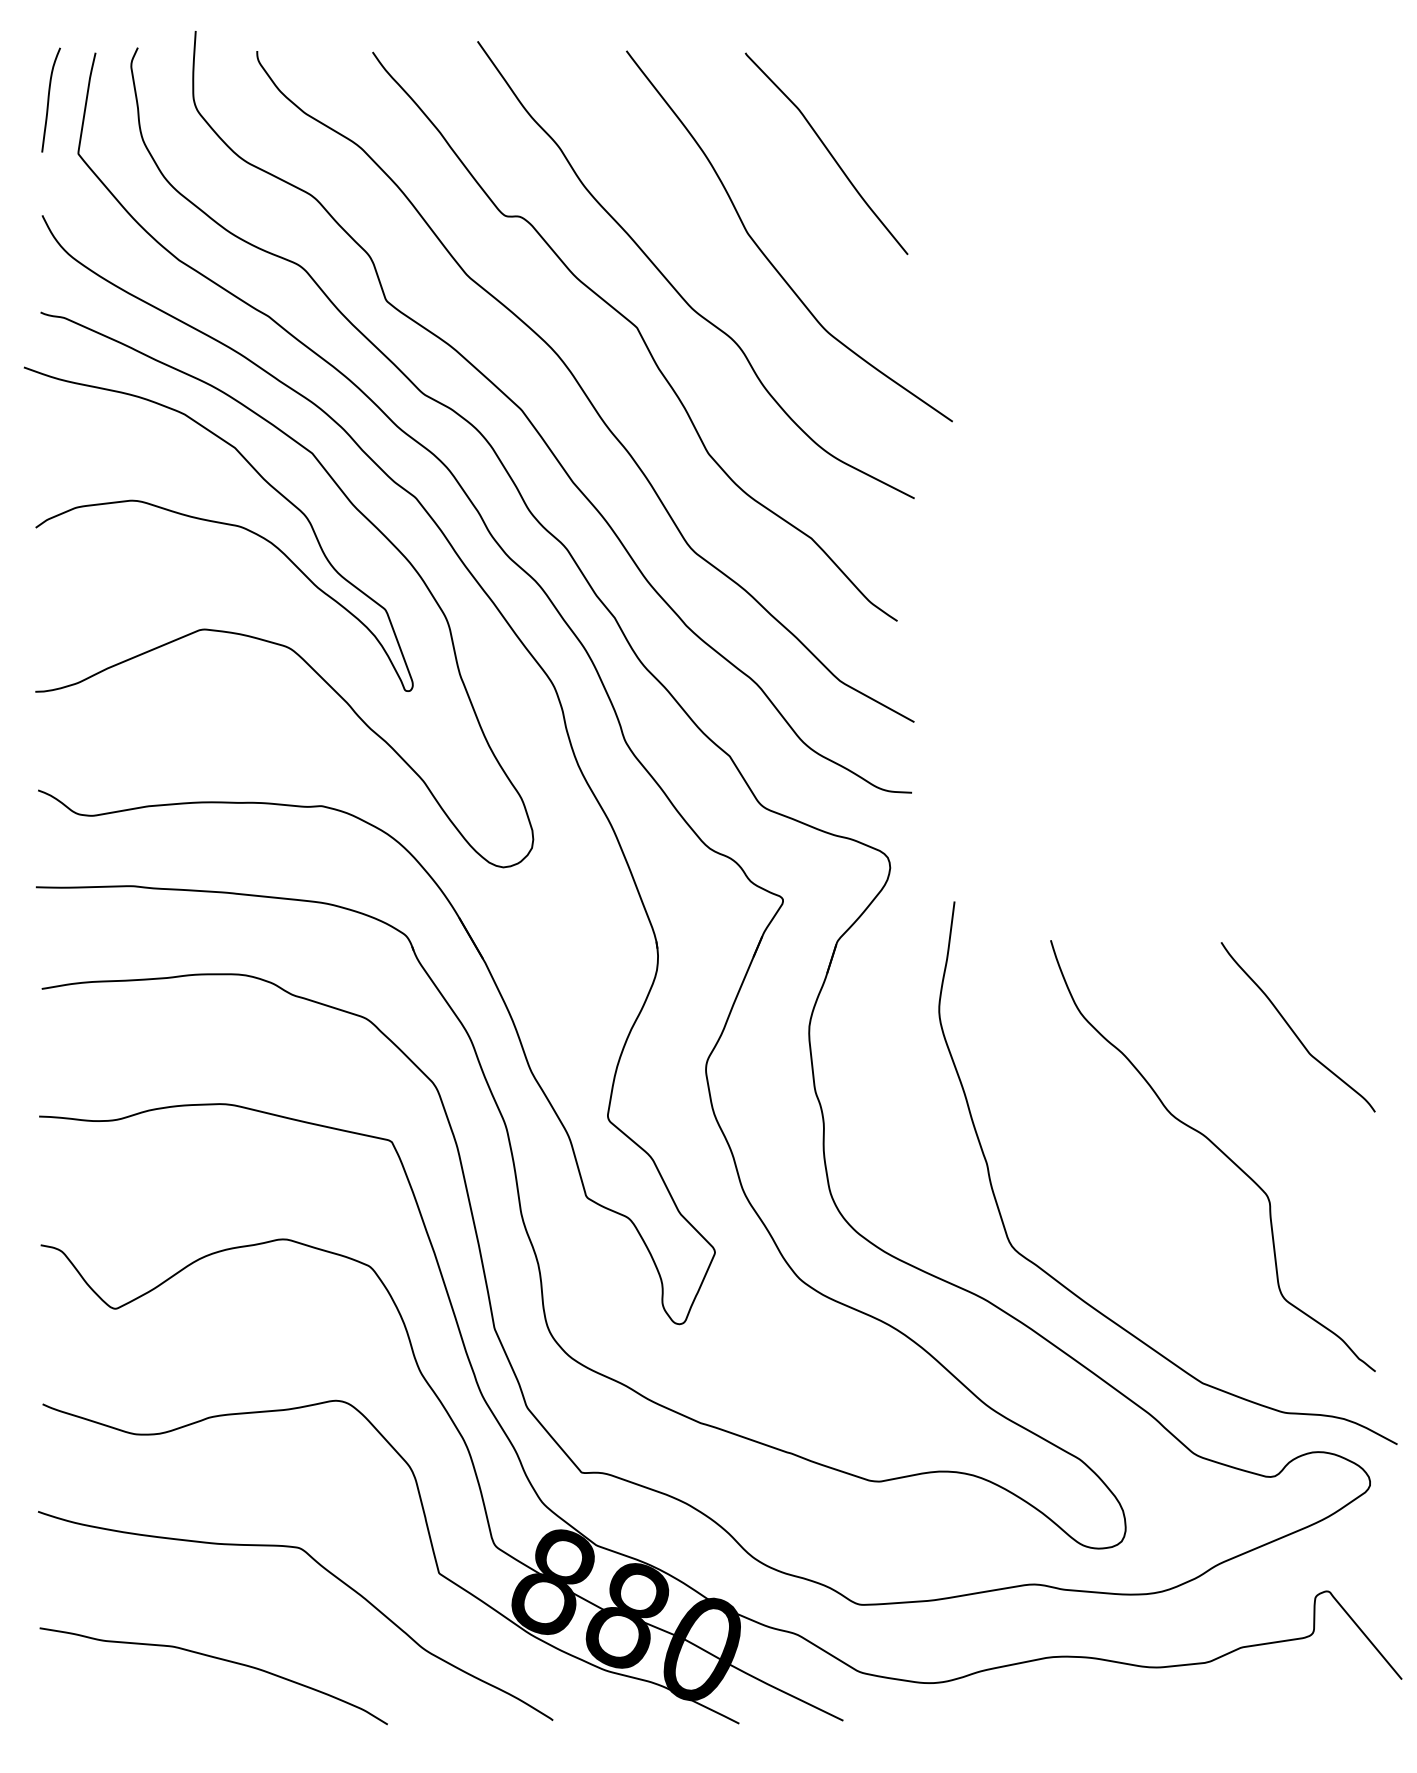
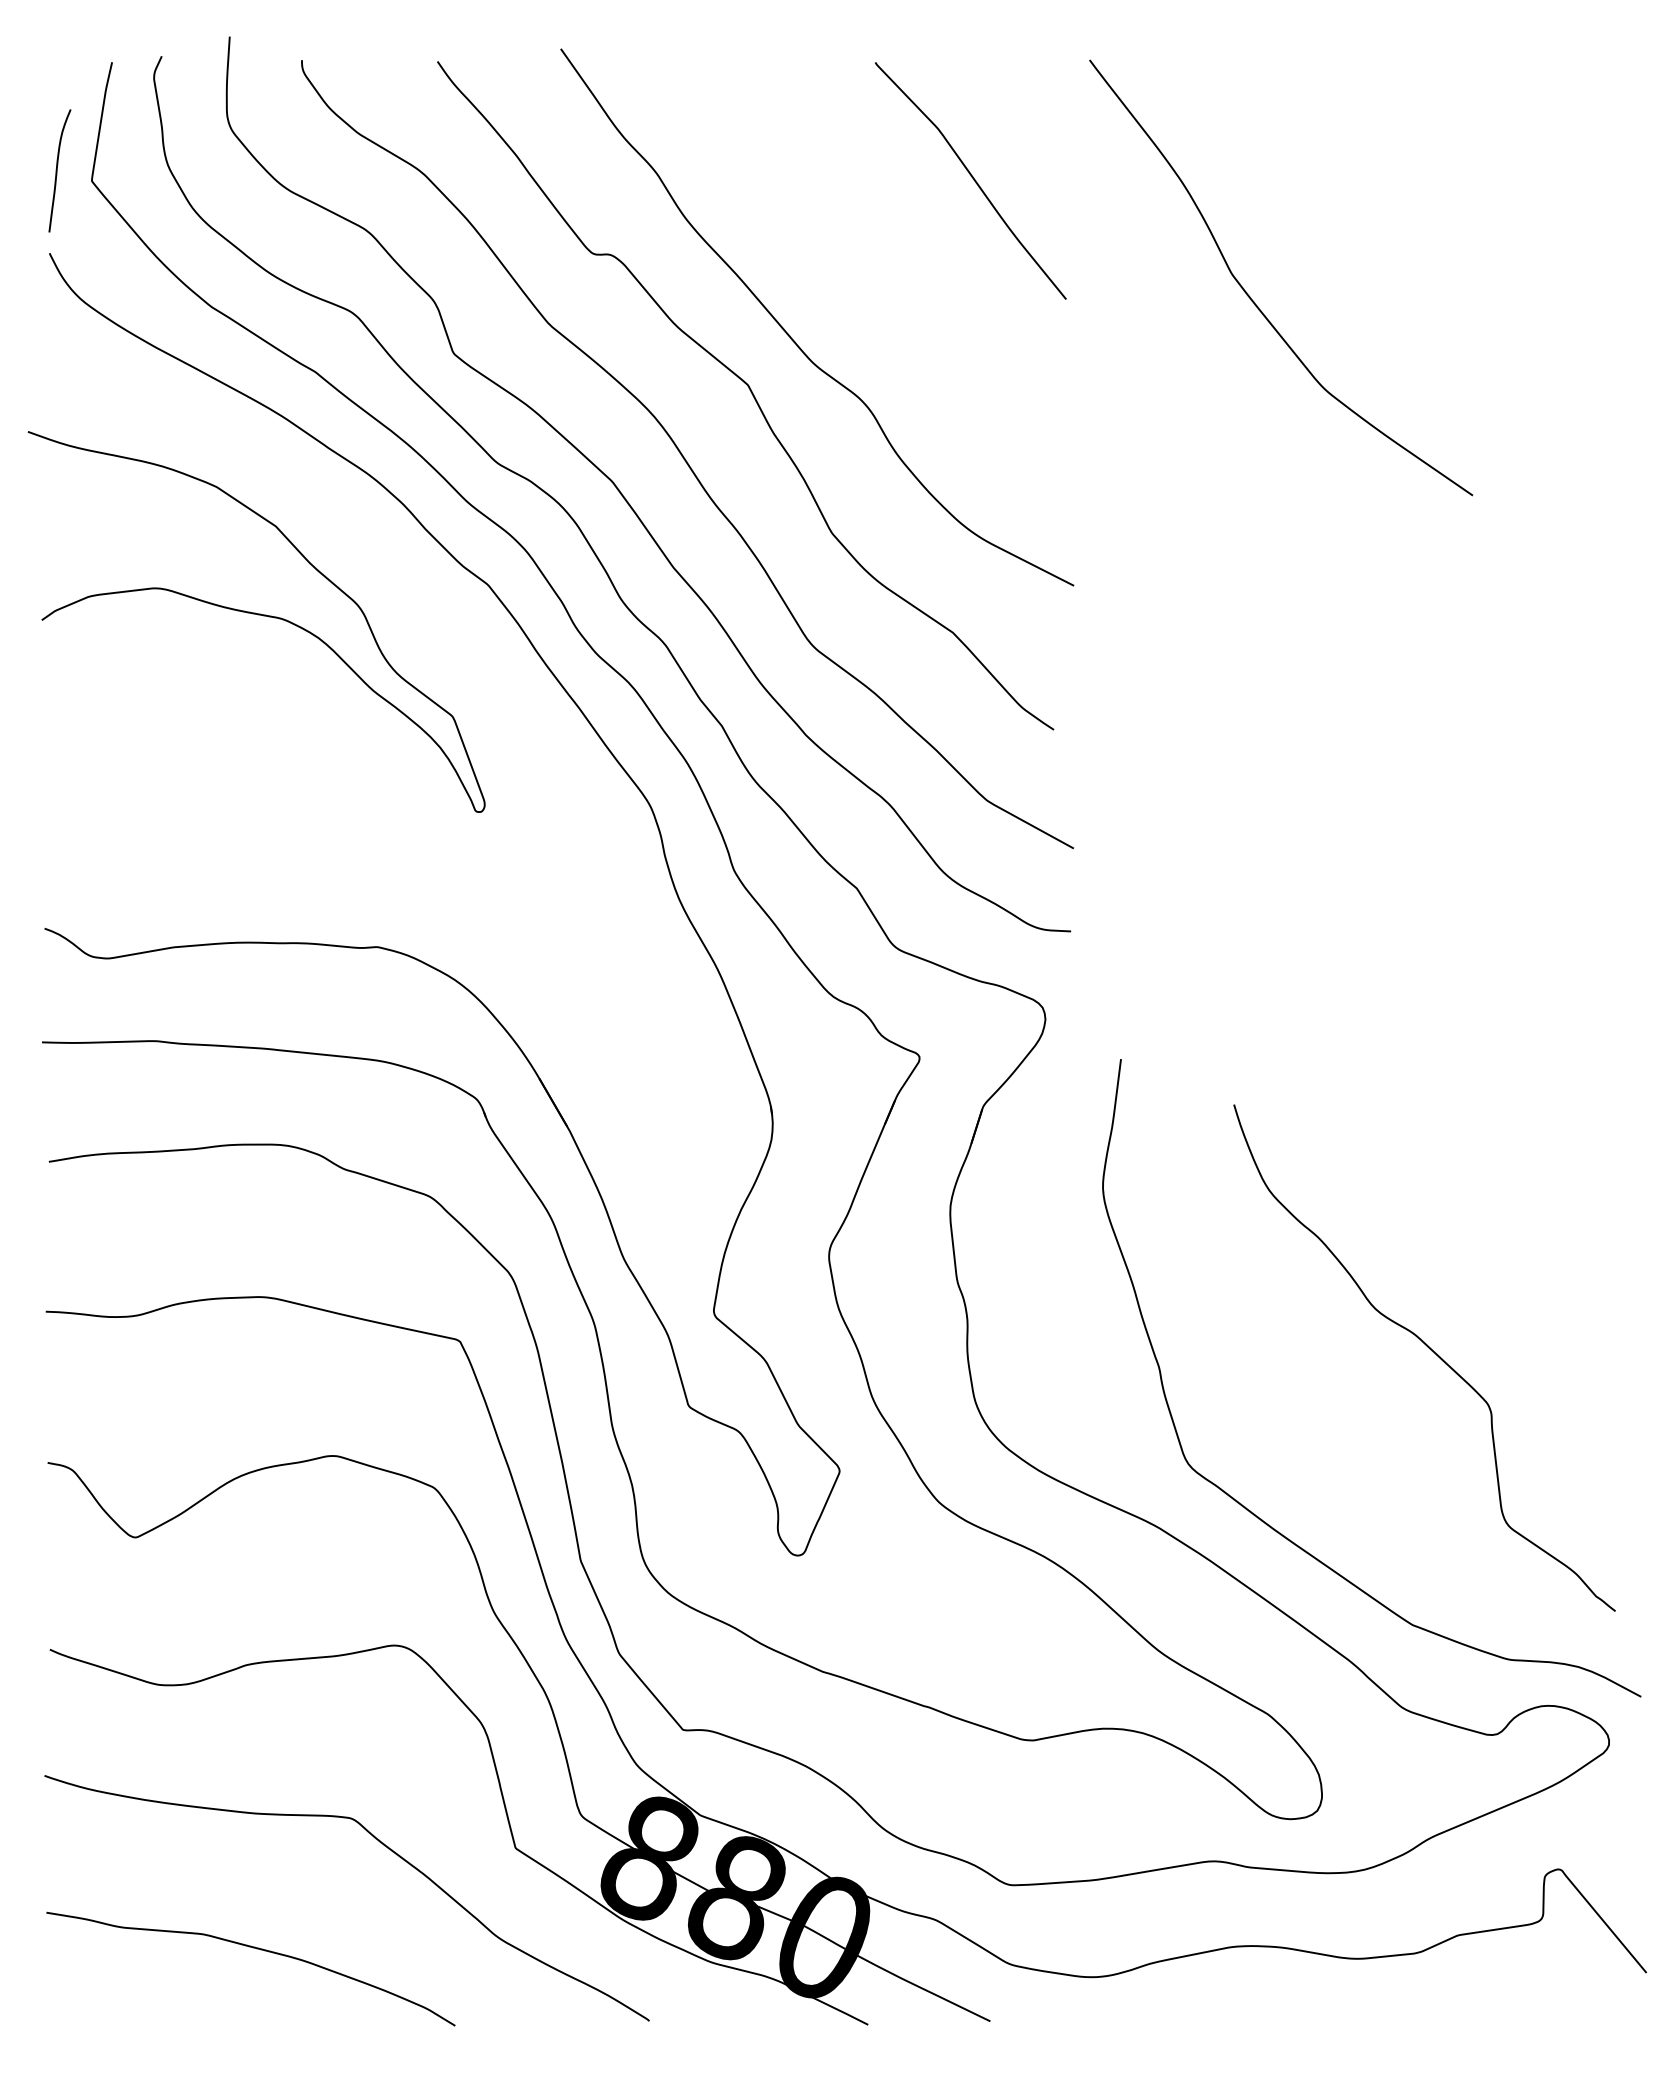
curve: (49, 99) -> (57, 170), moved
curve: (766, 256) -> (1254, 301), moved
curve: (271, 641) -> (318, 753), removed
curve: (1292, 1029) -> (1518, 1209), removed

